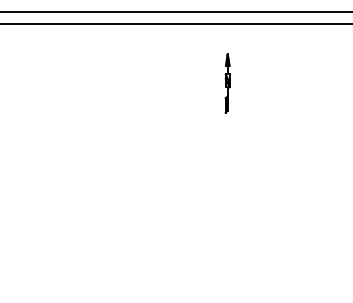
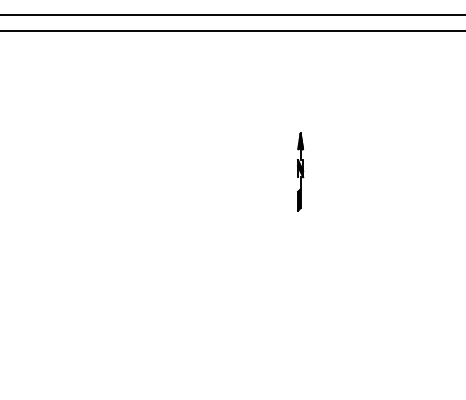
part: (227, 82) -> (300, 171), moved

